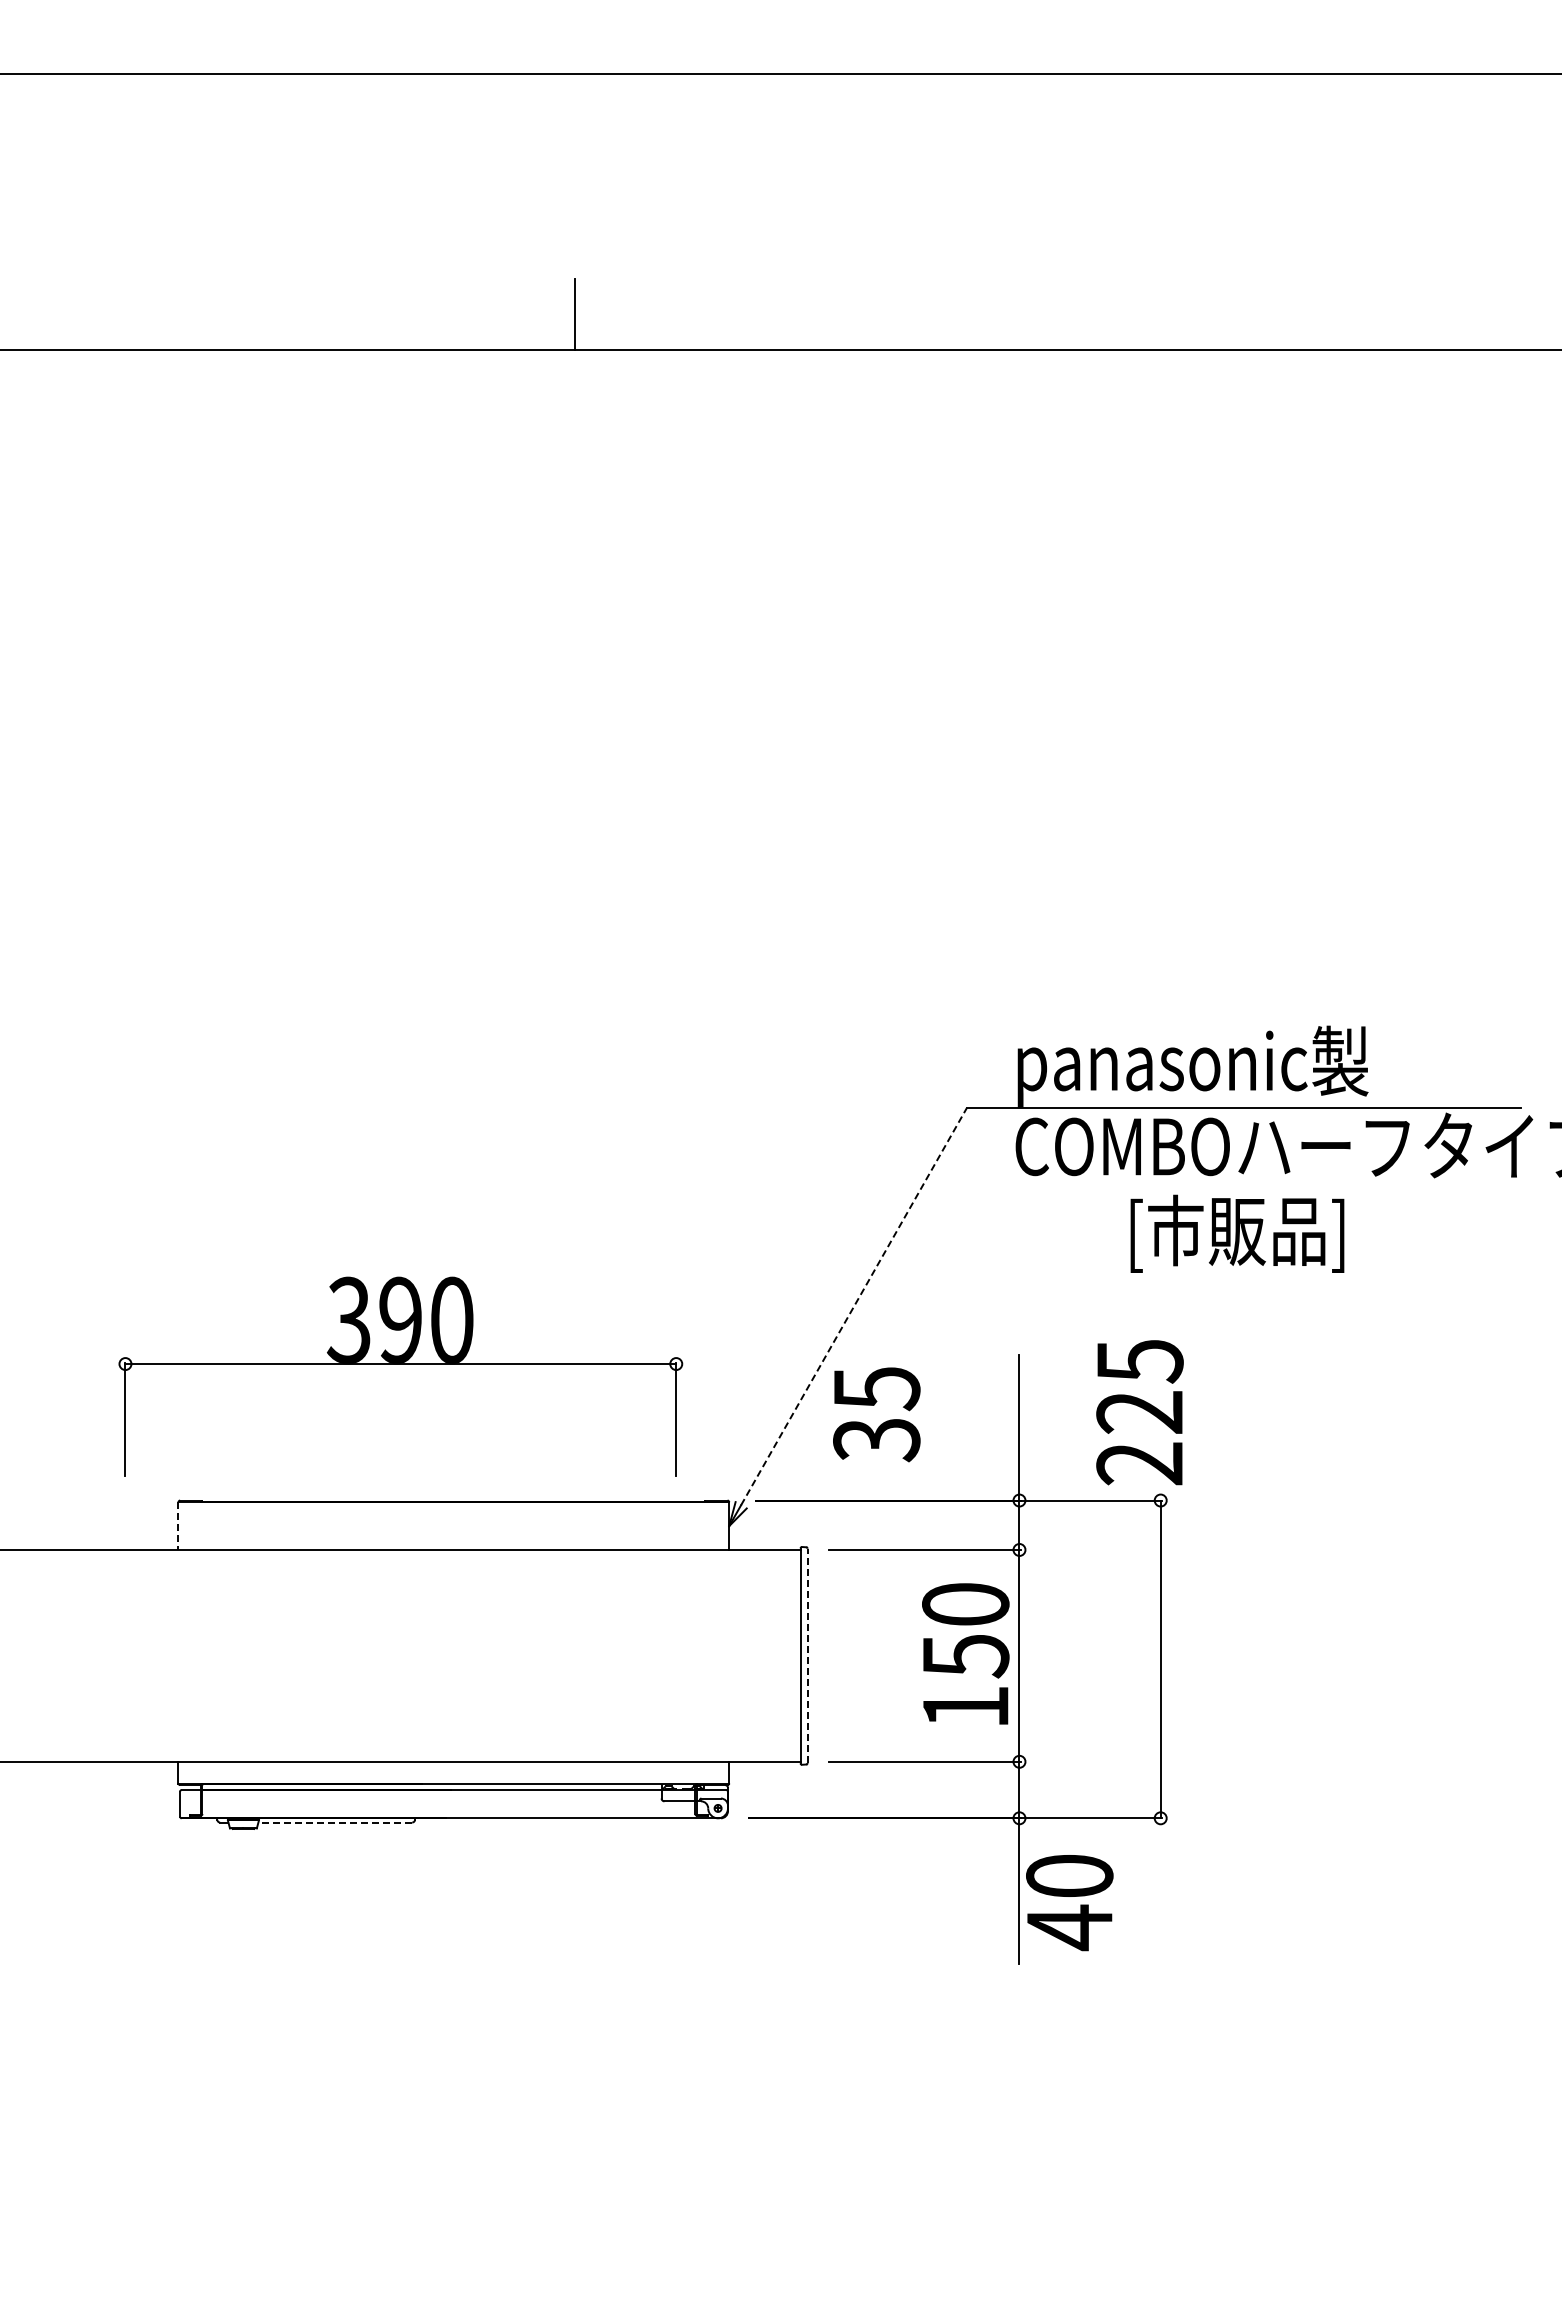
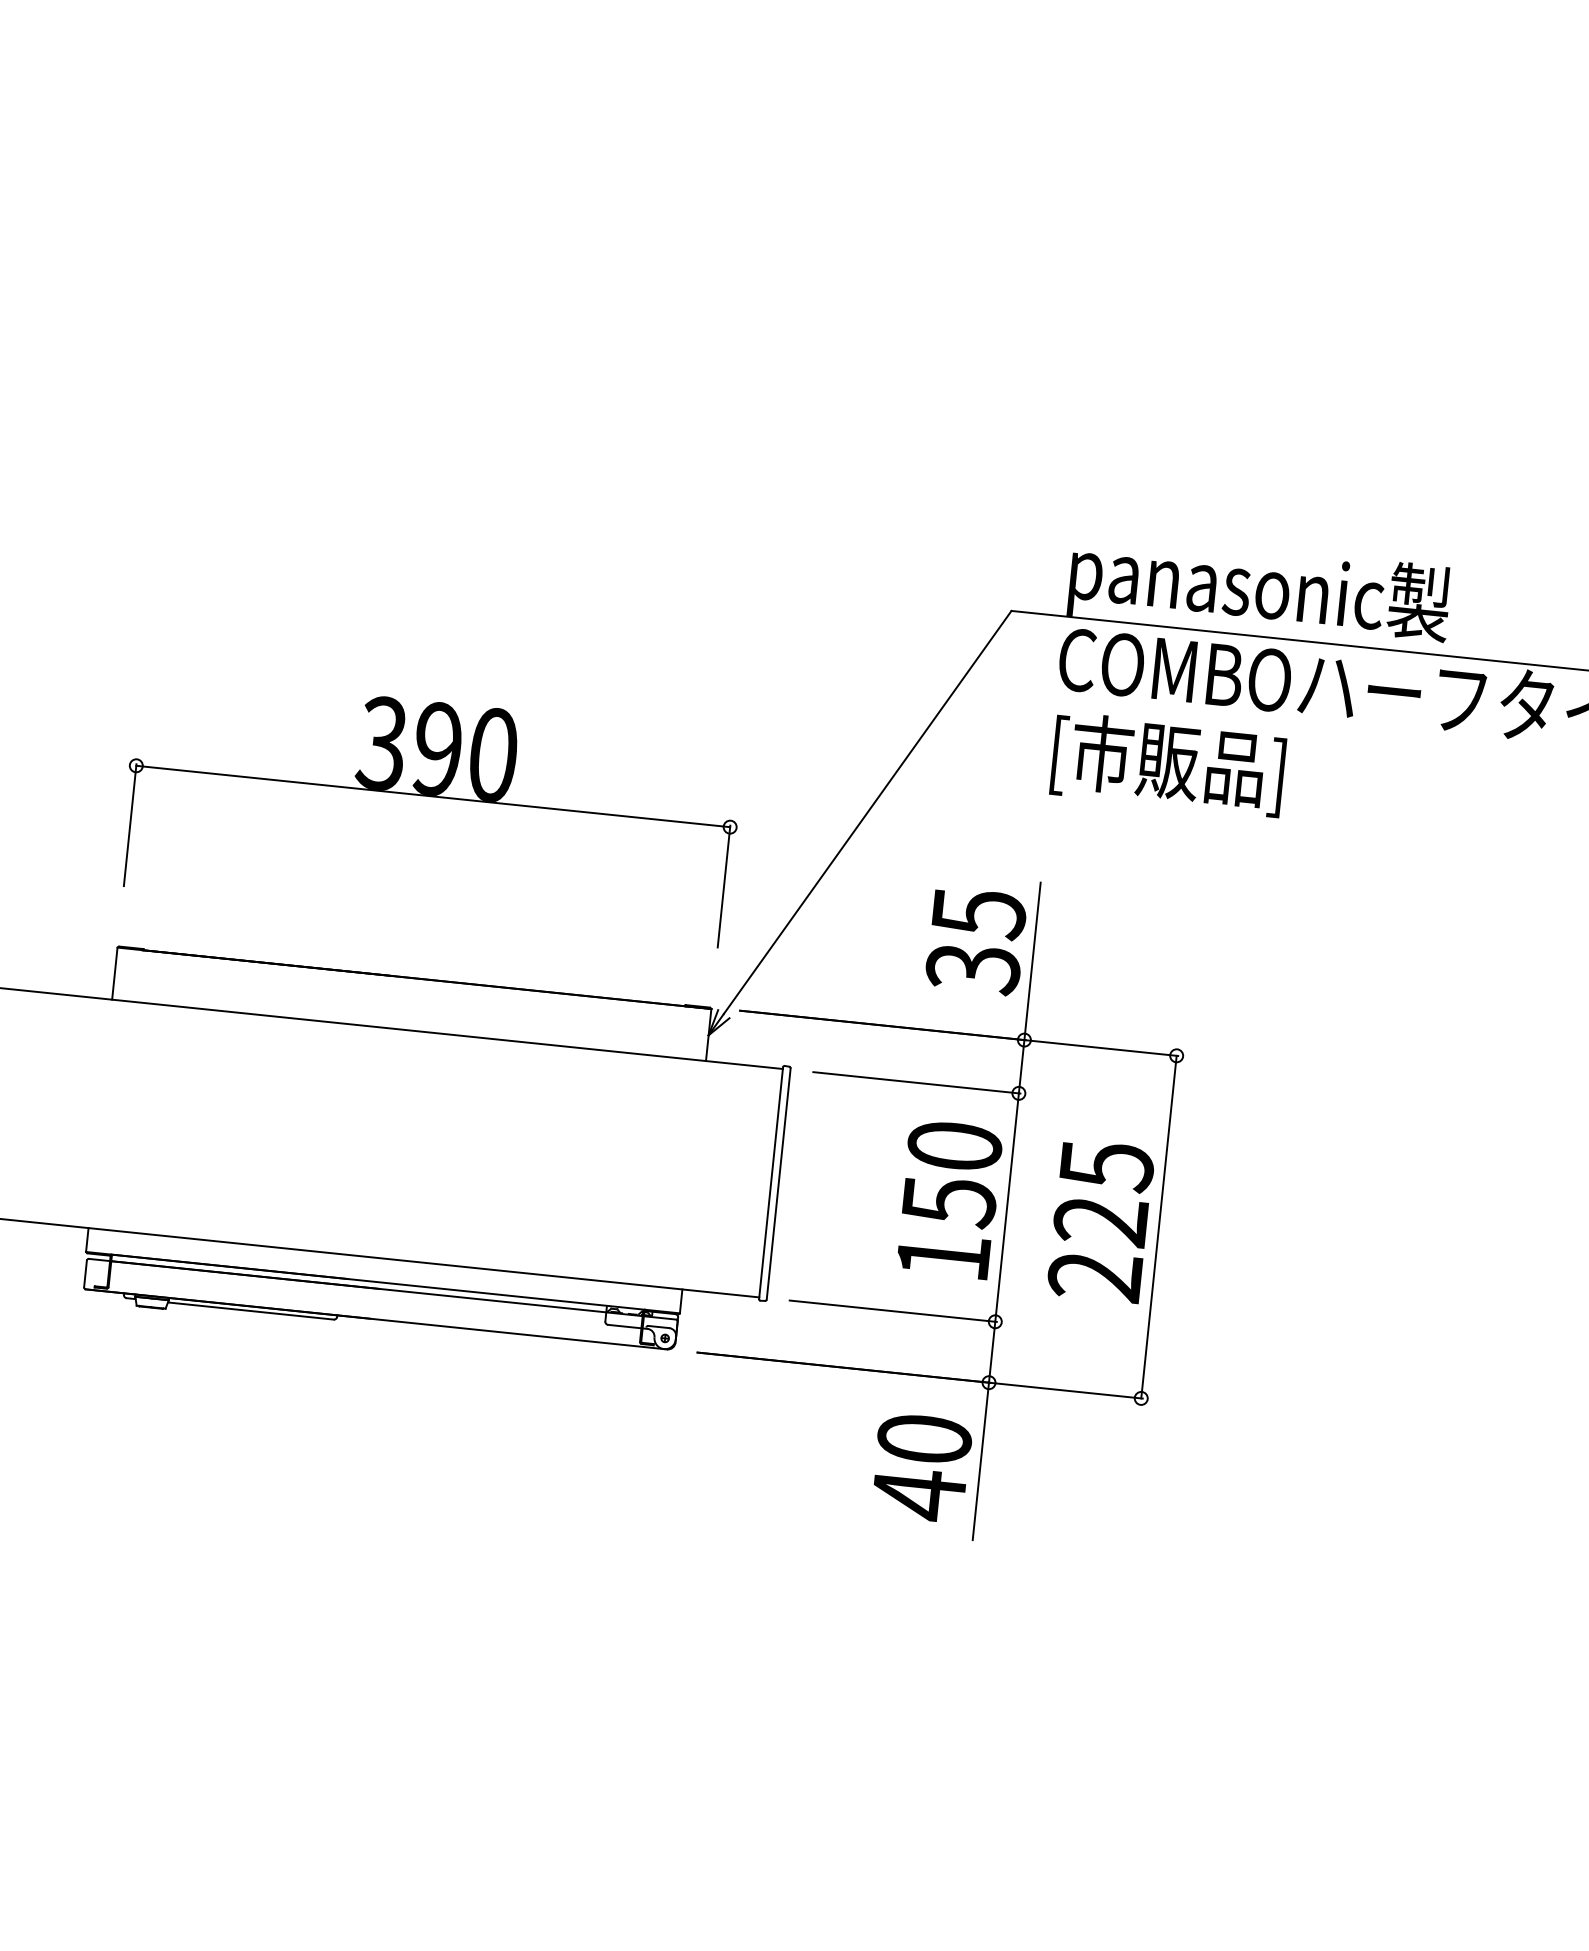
text: (1237, 1233) -> (1168, 763), moved
line: (854, 1306) -> (868, 812), dashed -> solid
part: (400, 1364) -> (432, 796), moved
text: (1139, 1412) -> (1100, 1221), moved
text: (876, 1414) -> (975, 941), moved
line: (178, 1526) -> (114, 974), dashed -> solid
line: (807, 1655) -> (778, 1183), dashed -> solid
line: (335, 1822) -> (251, 1311), dashed -> solid
text: (1069, 1903) -> (921, 1468), moved

